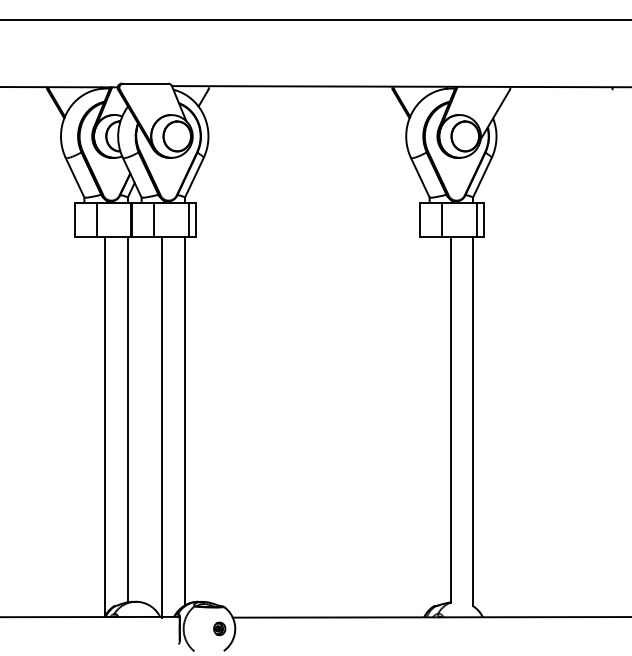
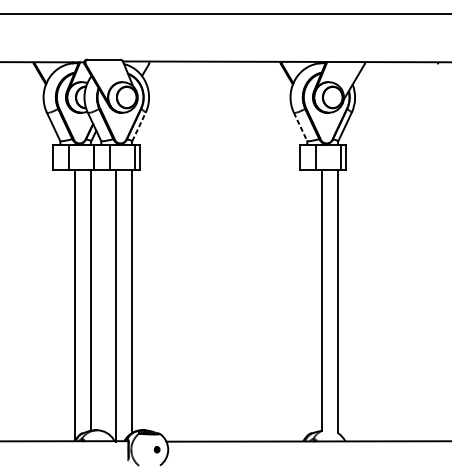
line: (194, 177) -> (139, 126), solid -> dashed
line: (420, 177) -> (300, 126), solid -> dashed
part: (219, 628) -> (156, 449), size x0.6

